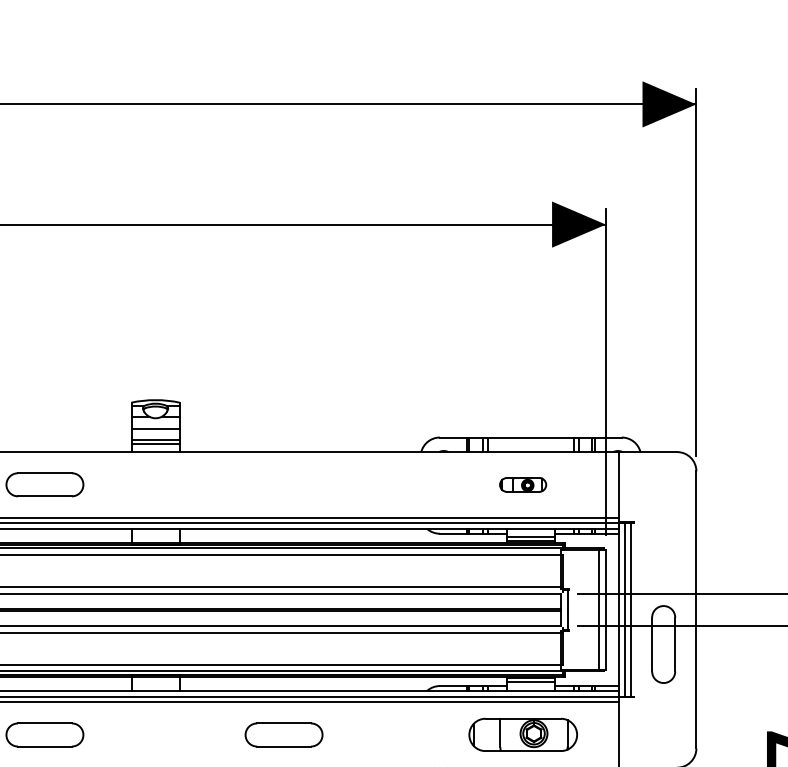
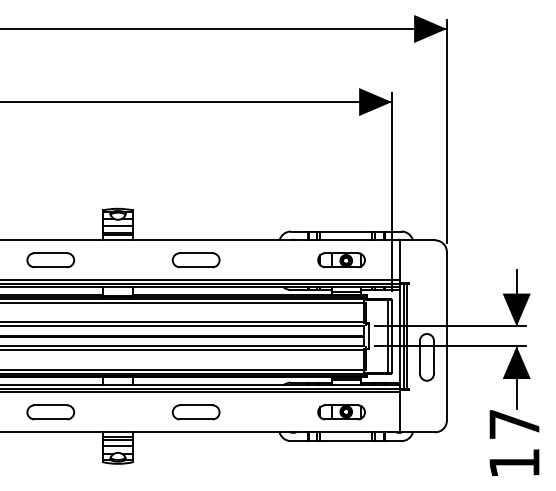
part: (282, 485) -> (195, 260), added
part: (523, 485) -> (341, 260), size x1.67
part: (523, 735) -> (341, 412), size x0.71

